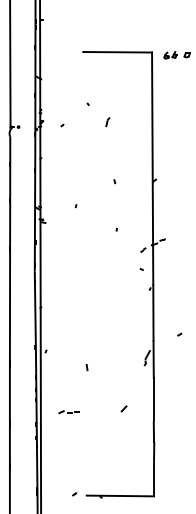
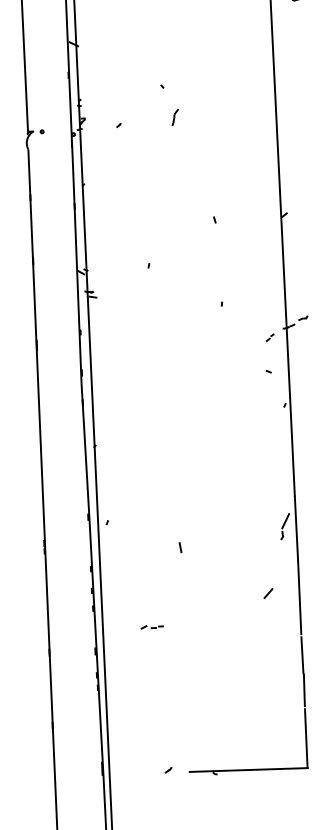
part: (107, 122) -> (174, 117), moved
line: (123, 408) -> (267, 592), moved
part: (68, 411) -> (151, 626), size x0.62

